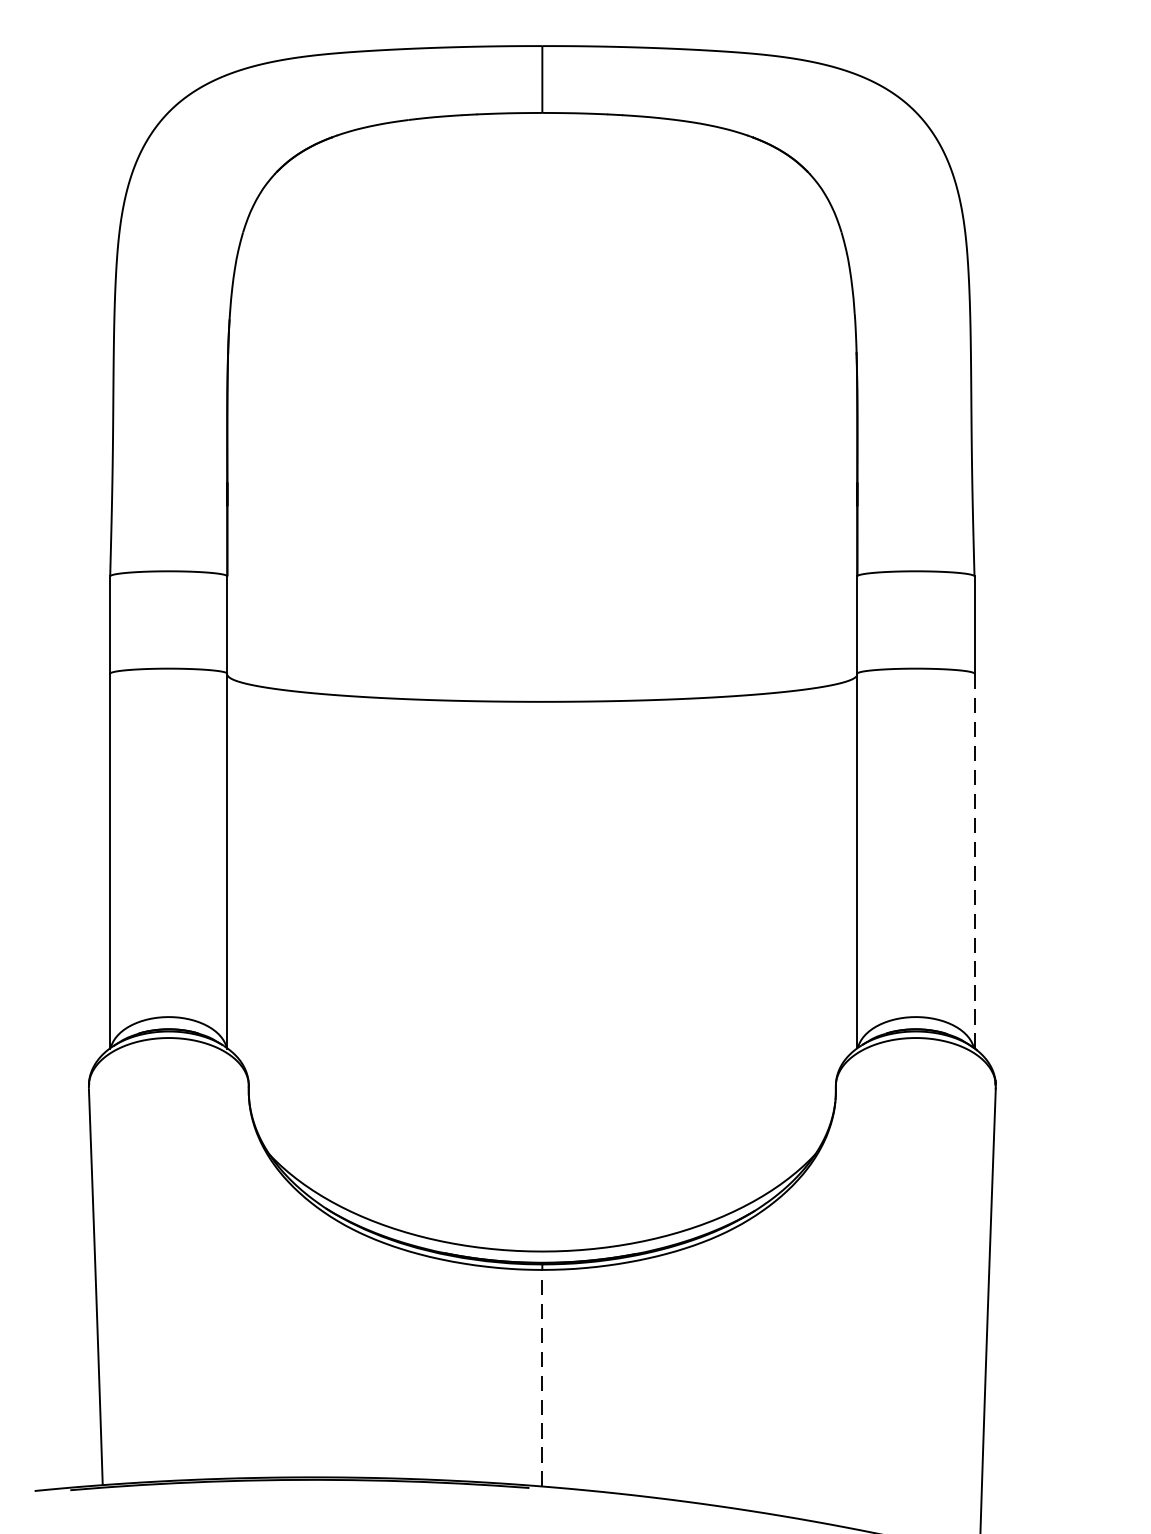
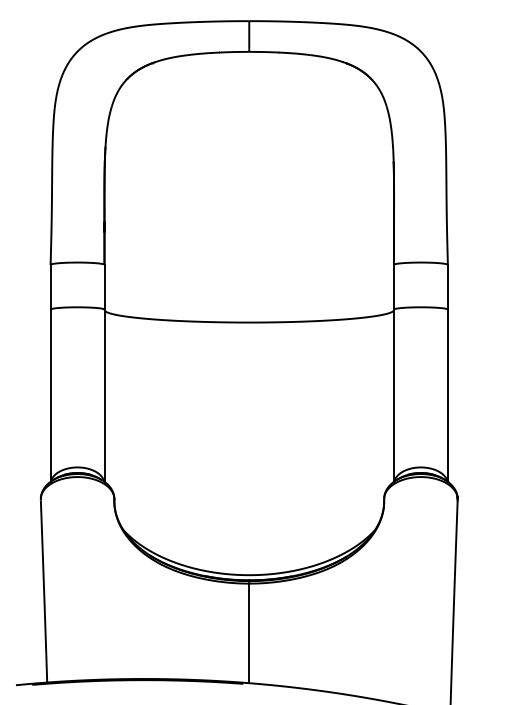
line: (973, 860) -> (447, 395), dashed -> solid
line: (542, 1378) -> (249, 633), dashed -> solid

